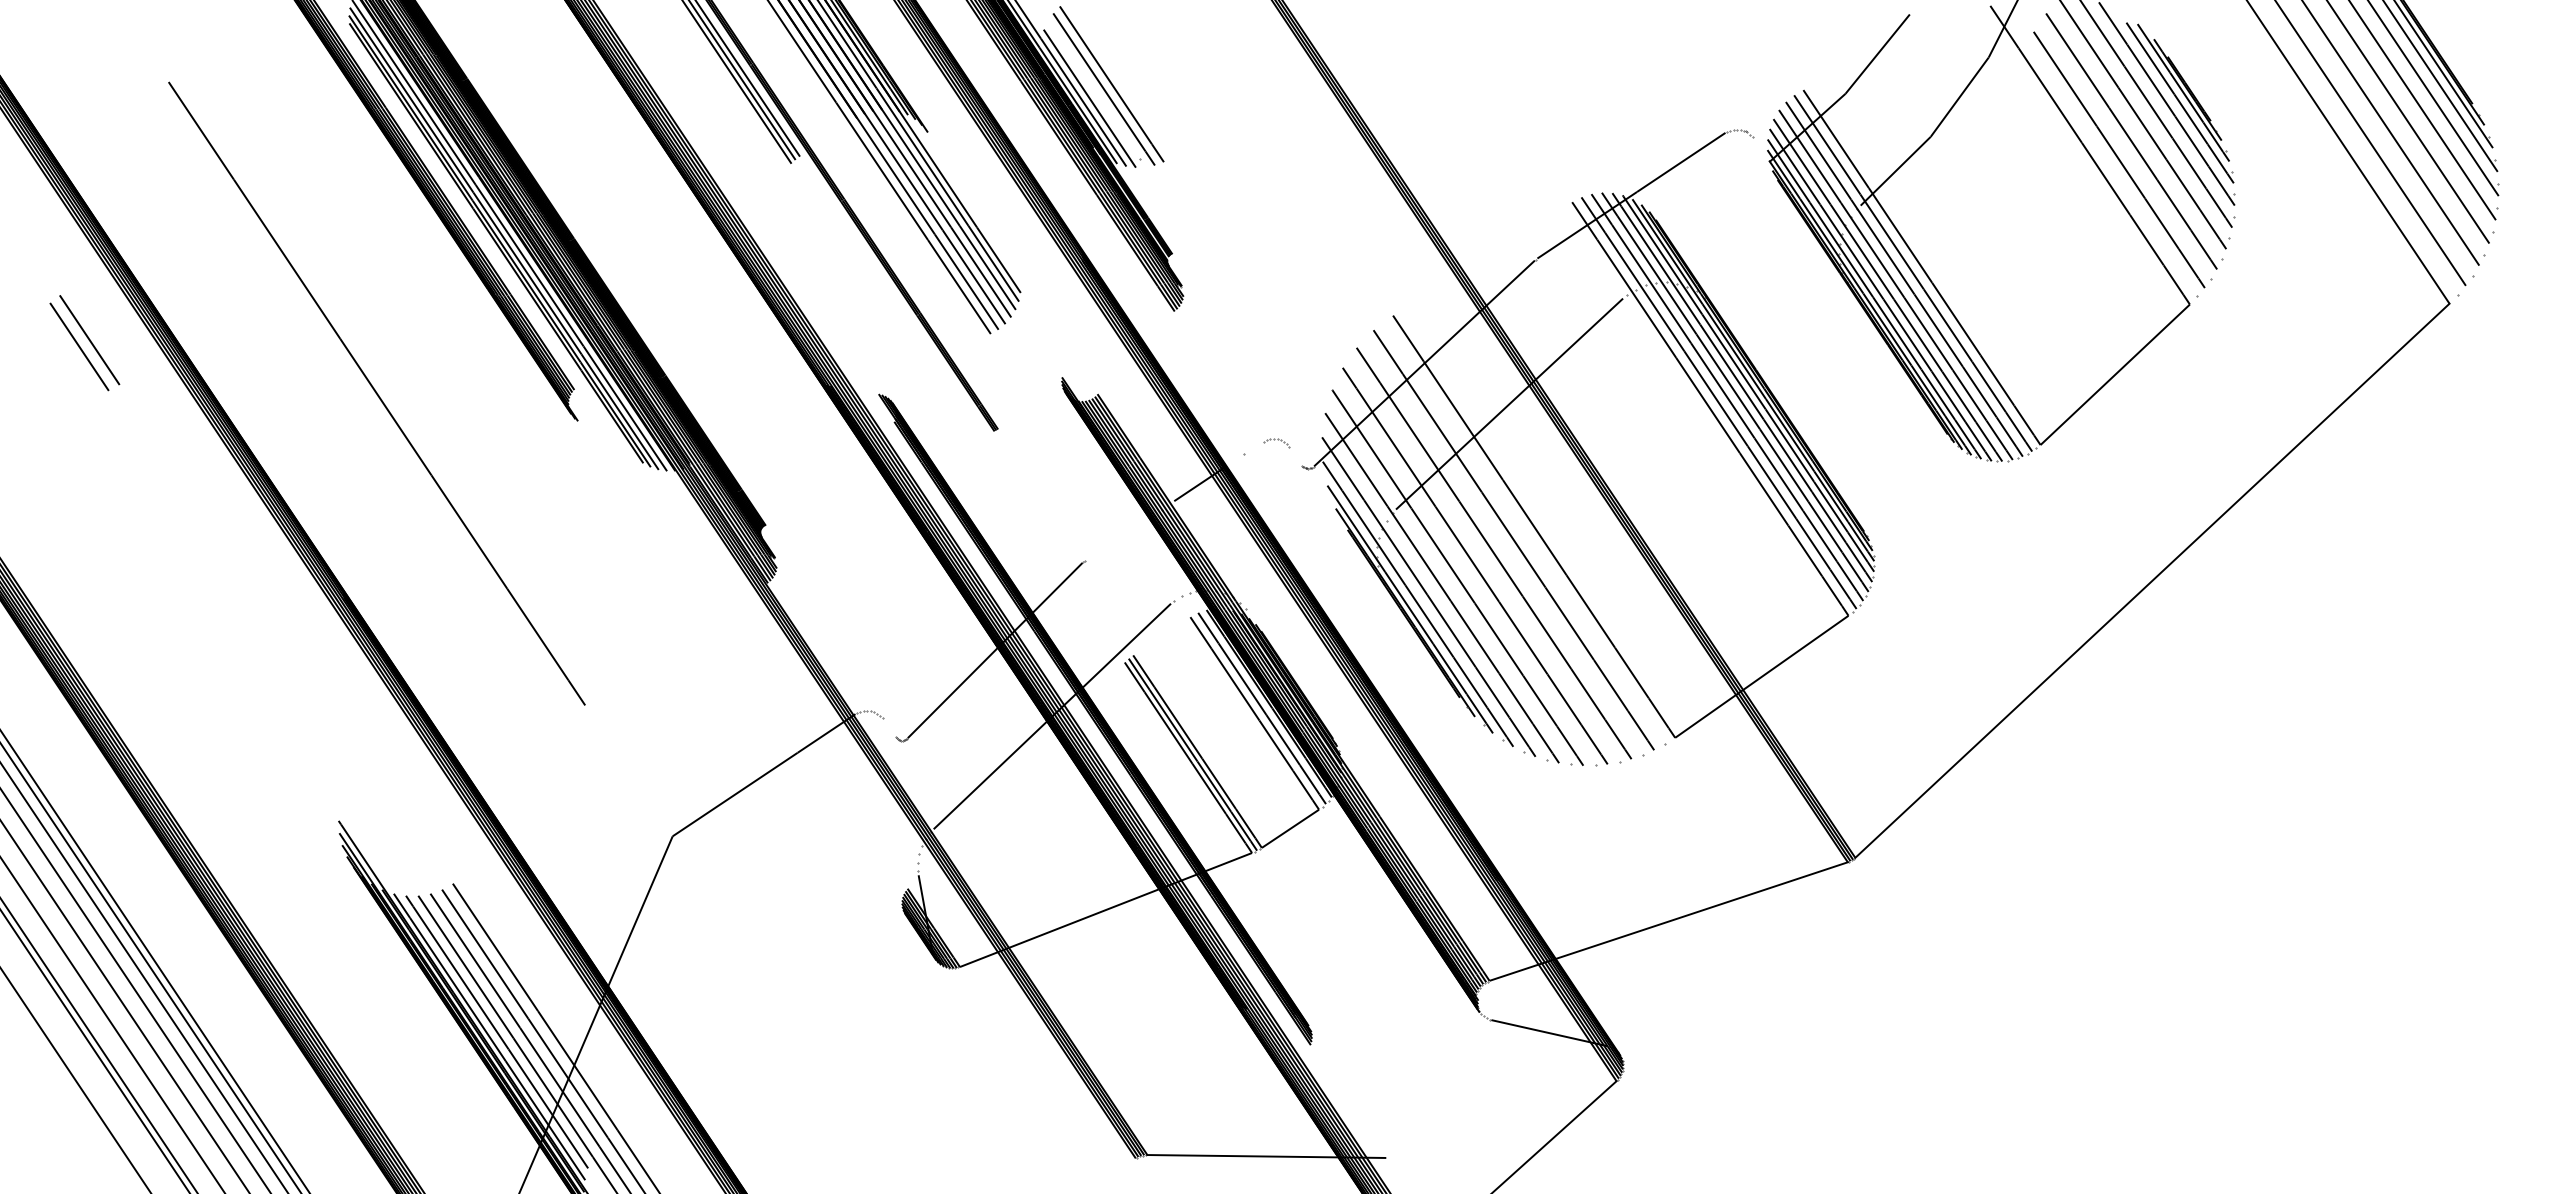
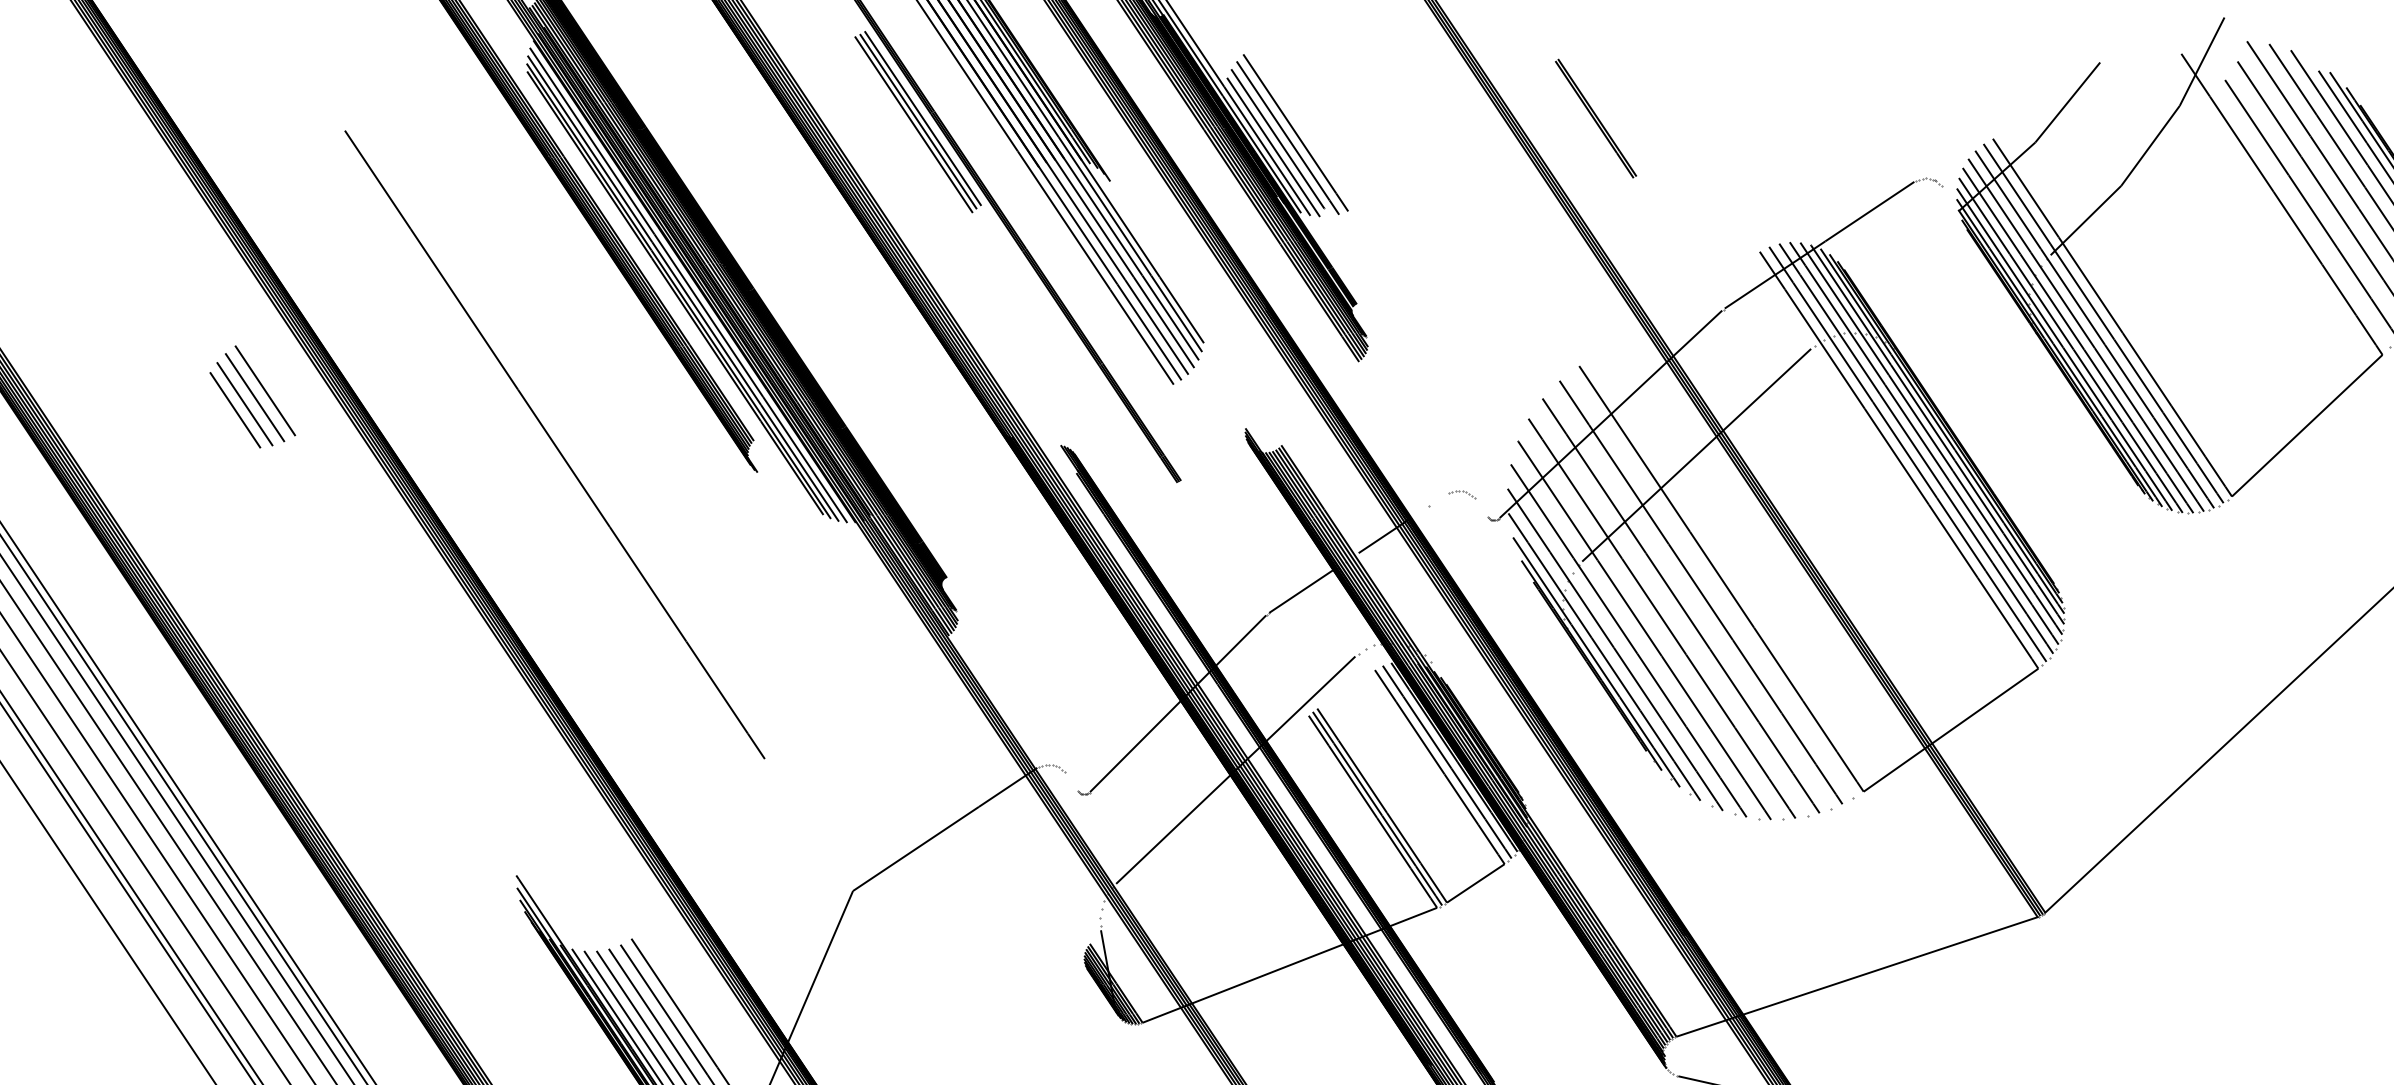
part: (1409, 69) -> (1595, 117), added
line: (1093, 90) -> (1277, 139), added
line: (69, 353) -> (244, 404), added
line: (59, 359) -> (234, 410), added
line: (1117, 538) -> (1301, 590), added

